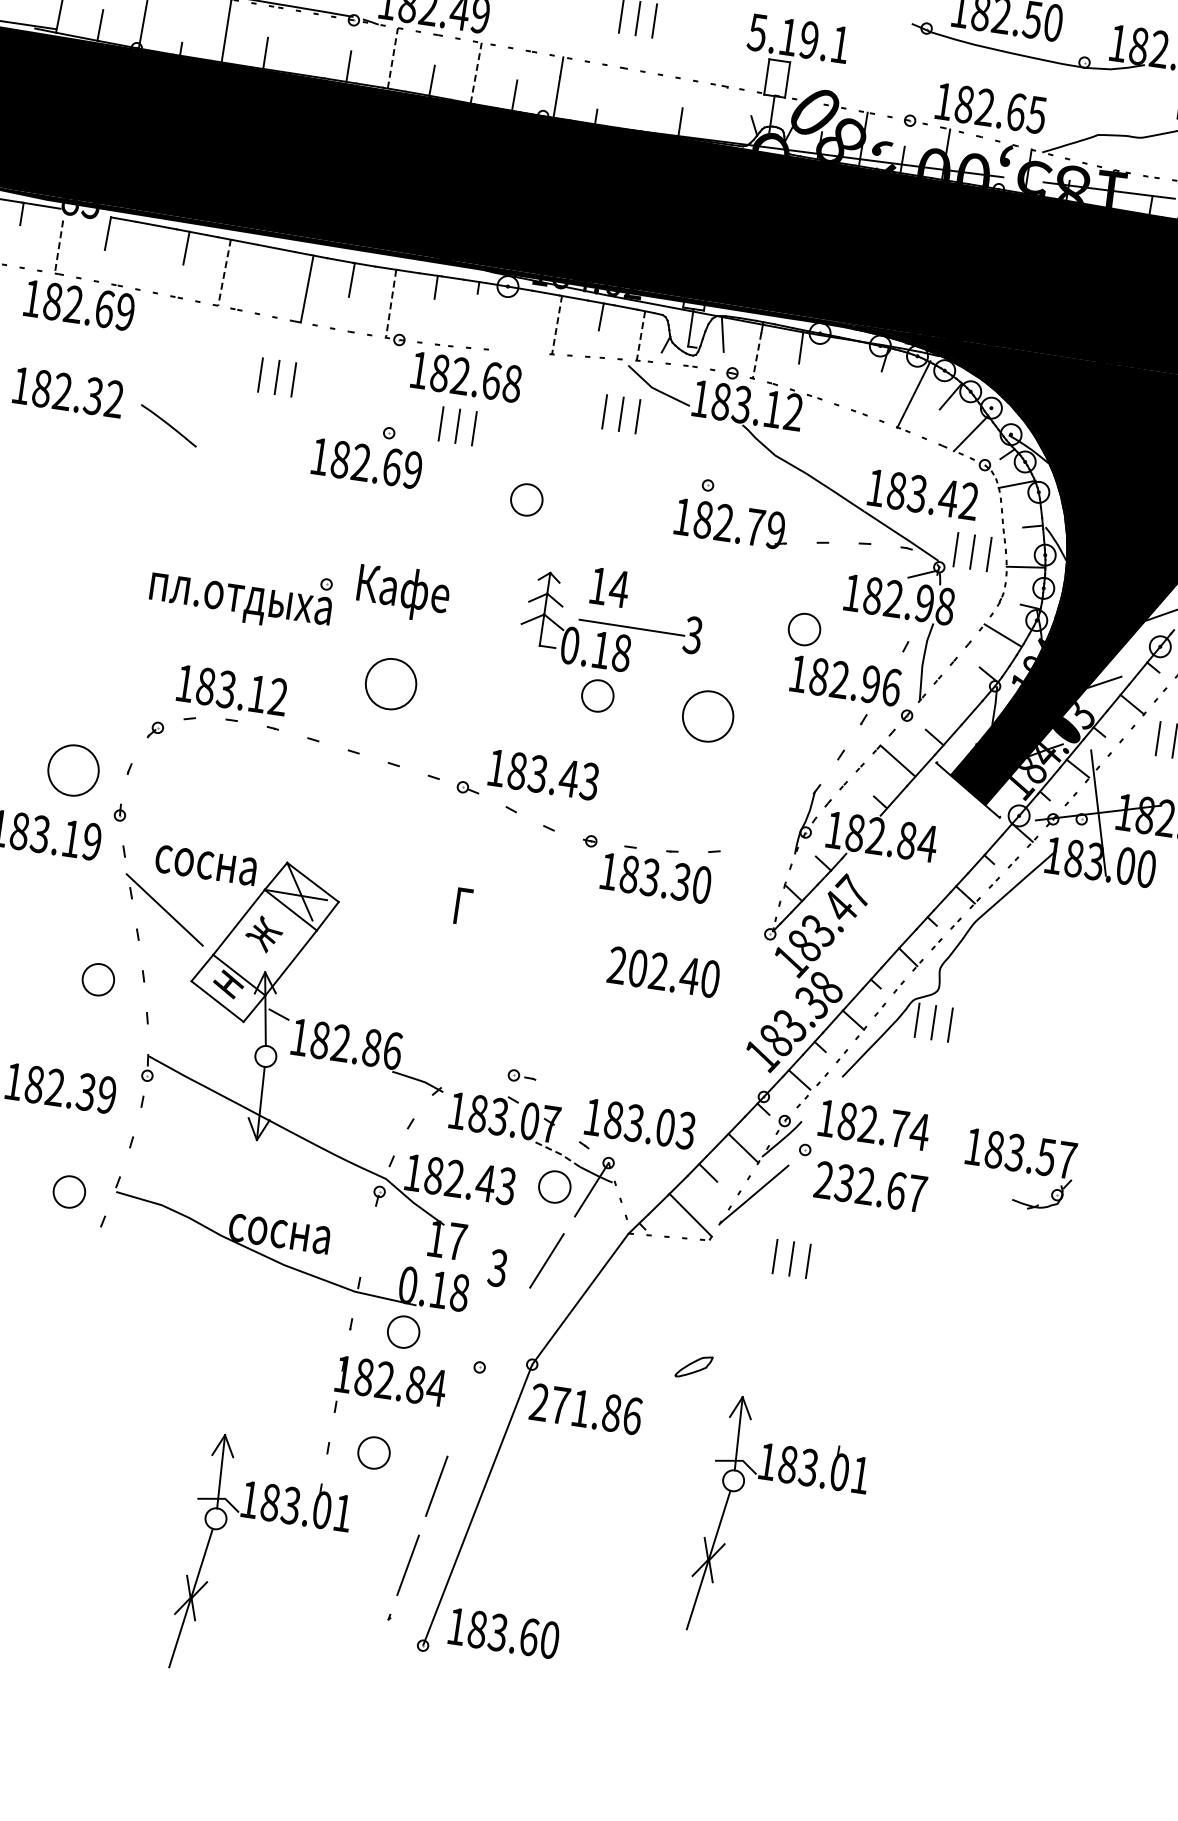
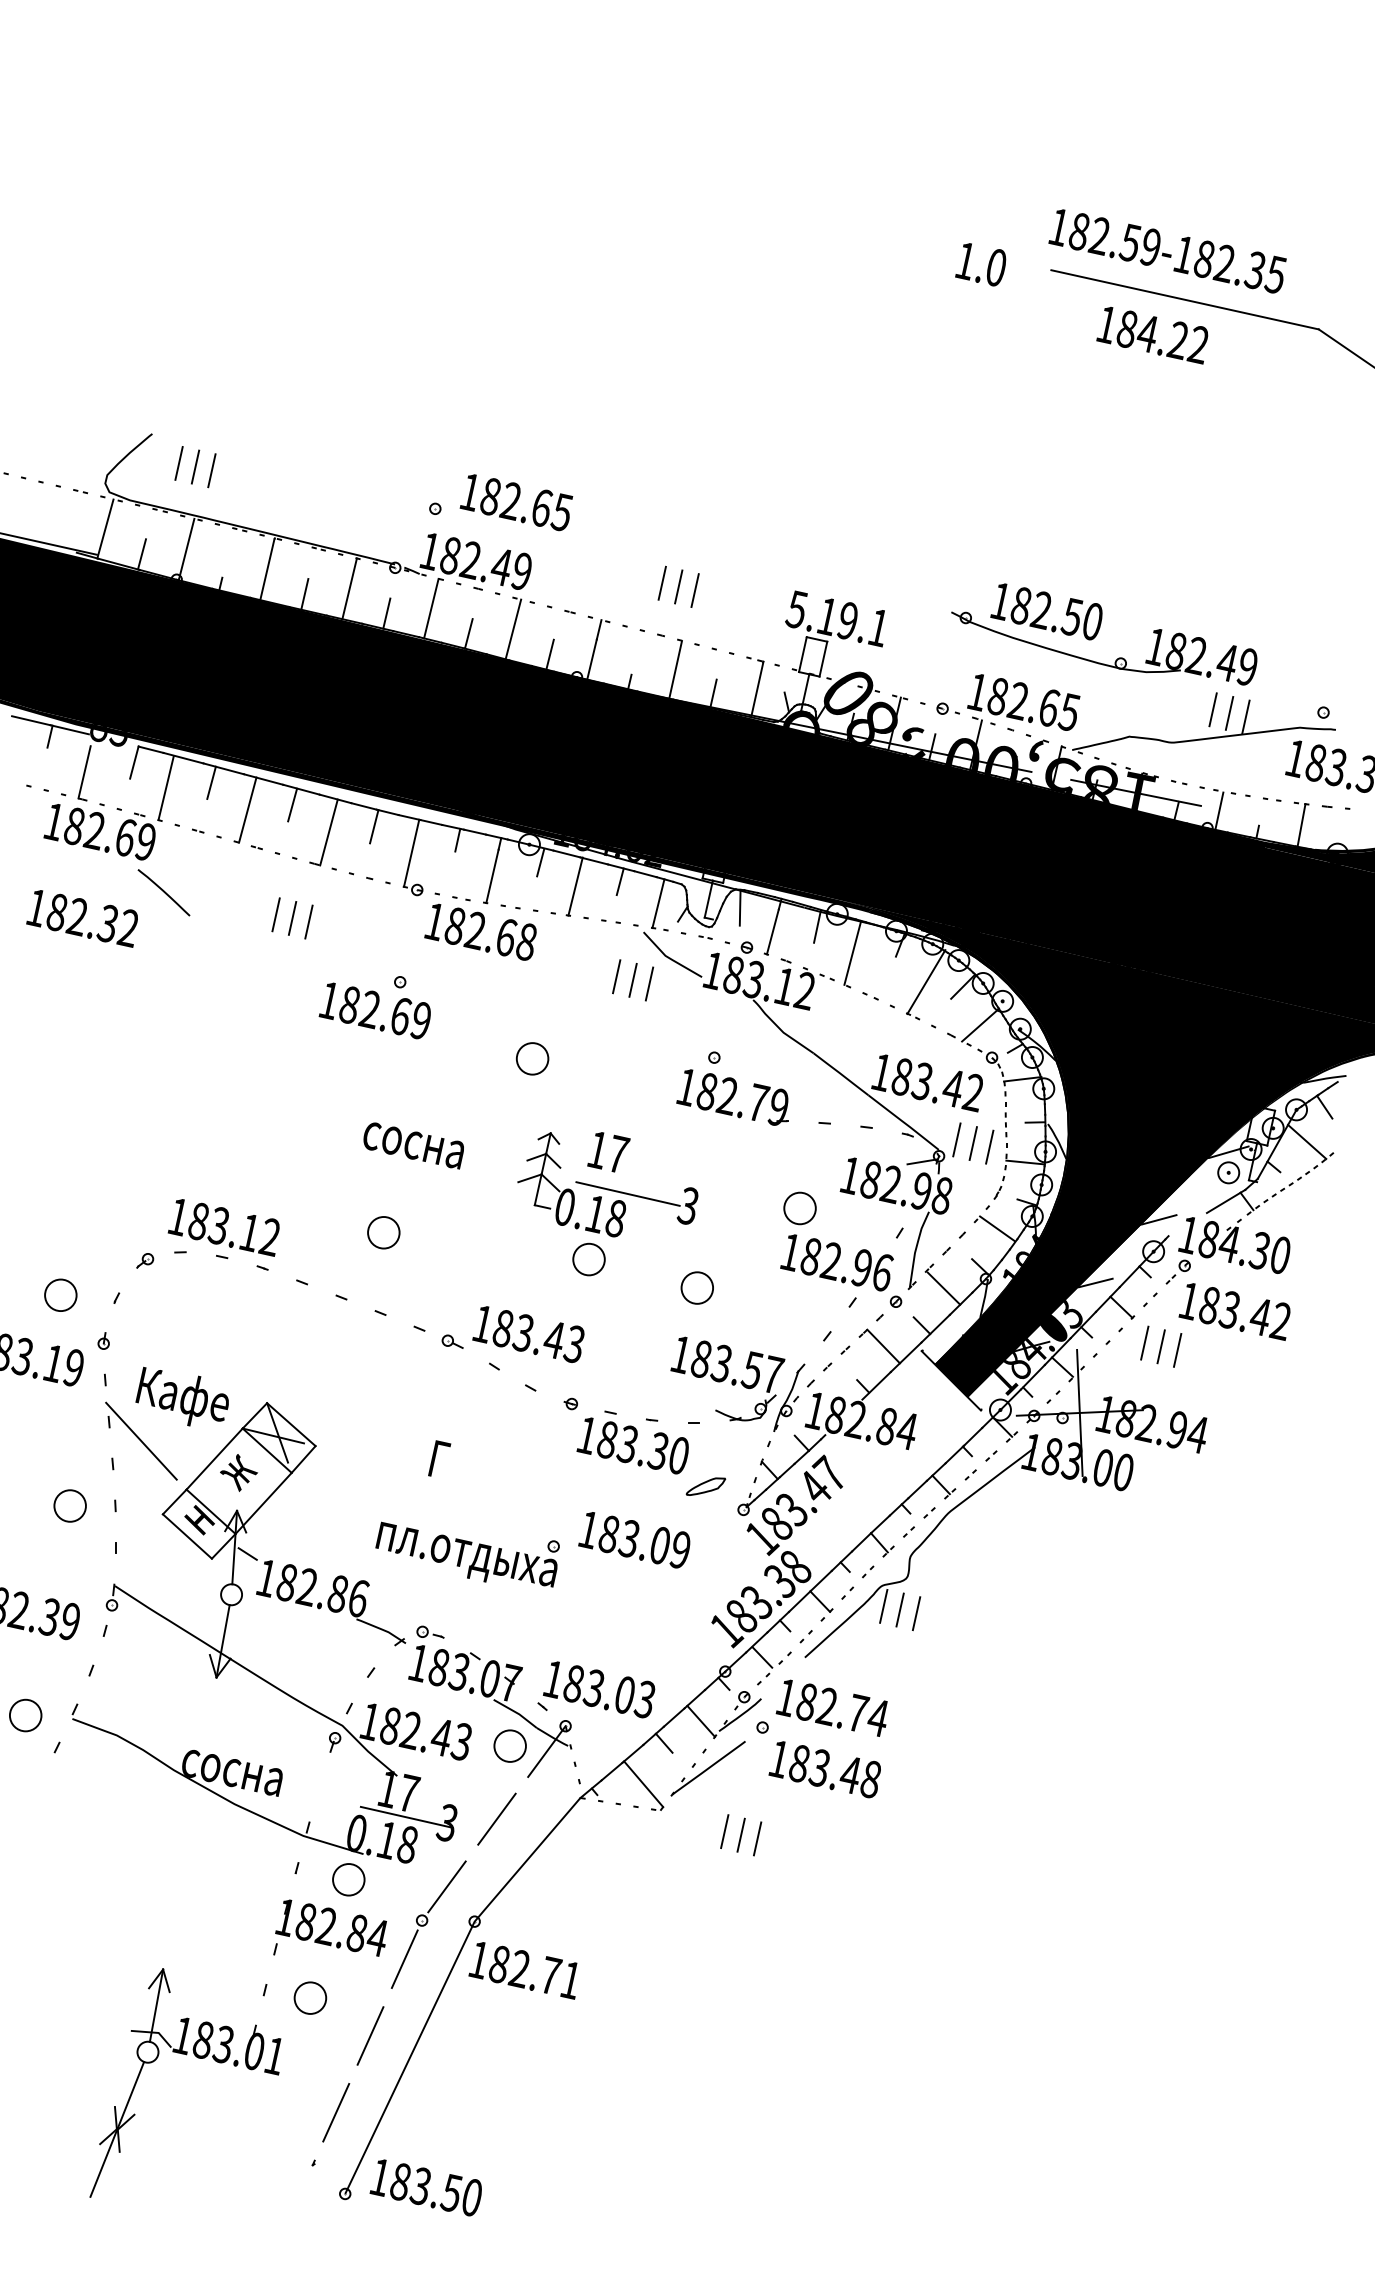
line: (309, 44) -> (349, 588), added
line: (393, 58) -> (431, 608), dashed -> solid
line: (476, 73) -> (513, 629), dashed -> solid
line: (640, 101) -> (675, 669), added
line: (724, 115) -> (757, 689), added
line: (58, 247) -> (84, 772), dashed -> solid
line: (140, 257) -> (165, 788), added
line: (268, 263) -> (292, 804), added
line: (224, 273) -> (247, 810), dashed -> solid
line: (520, 303) -> (540, 862), added
line: (391, 304) -> (411, 853), dashed -> solid
line: (473, 321) -> (492, 876), added
line: (556, 324) -> (575, 886), dashed -> solid
line: (641, 336) -> (658, 904), dashed -> solid
line: (518, 351) -> (535, 910), added
line: (756, 356) -> (772, 932), dashed -> solid
line: (838, 370) -> (852, 952), added
curve: (168, 425) -> (163, 892), moved
part: (458, 426) -> (469, 980), removed
text: (619, 588) -> (618, 1153), 14 -> 17
text: (409, 590) -> (408, 1140), Кафе -> сосна
part: (241, 598) -> (467, 1554), moved
part: (390, 684) -> (383, 1232), size x0.62
line: (953, 698) -> (943, 1288), added
part: (707, 715) -> (696, 1287), size x0.62
part: (73, 769) -> (60, 1294), size x0.62
text: (205, 862) -> (185, 1396), сосна -> Кафе
text: (662, 971) -> (633, 1539), 202.40 -> 183.09
part: (521, 1074) -> (430, 1631), moved
line: (558, 1153) -> (516, 1712), dashed -> solid
part: (1021, 1167) -> (727, 1378), moved
text: (870, 1187) -> (825, 1769), 232.67 -> 183.48
line: (456, 1264) -> (406, 1816), added
line: (501, 1331) -> (446, 1886), added
part: (693, 1366) -> (705, 1486), moved
line: (464, 1406) -> (404, 1958), added
text: (585, 1409) -> (524, 1970), 271.86 -> 182.71
part: (772, 1481) -> (705, 2055), removed
text: (528, 1637) -> (450, 2193), 183.60 -> 183.50

